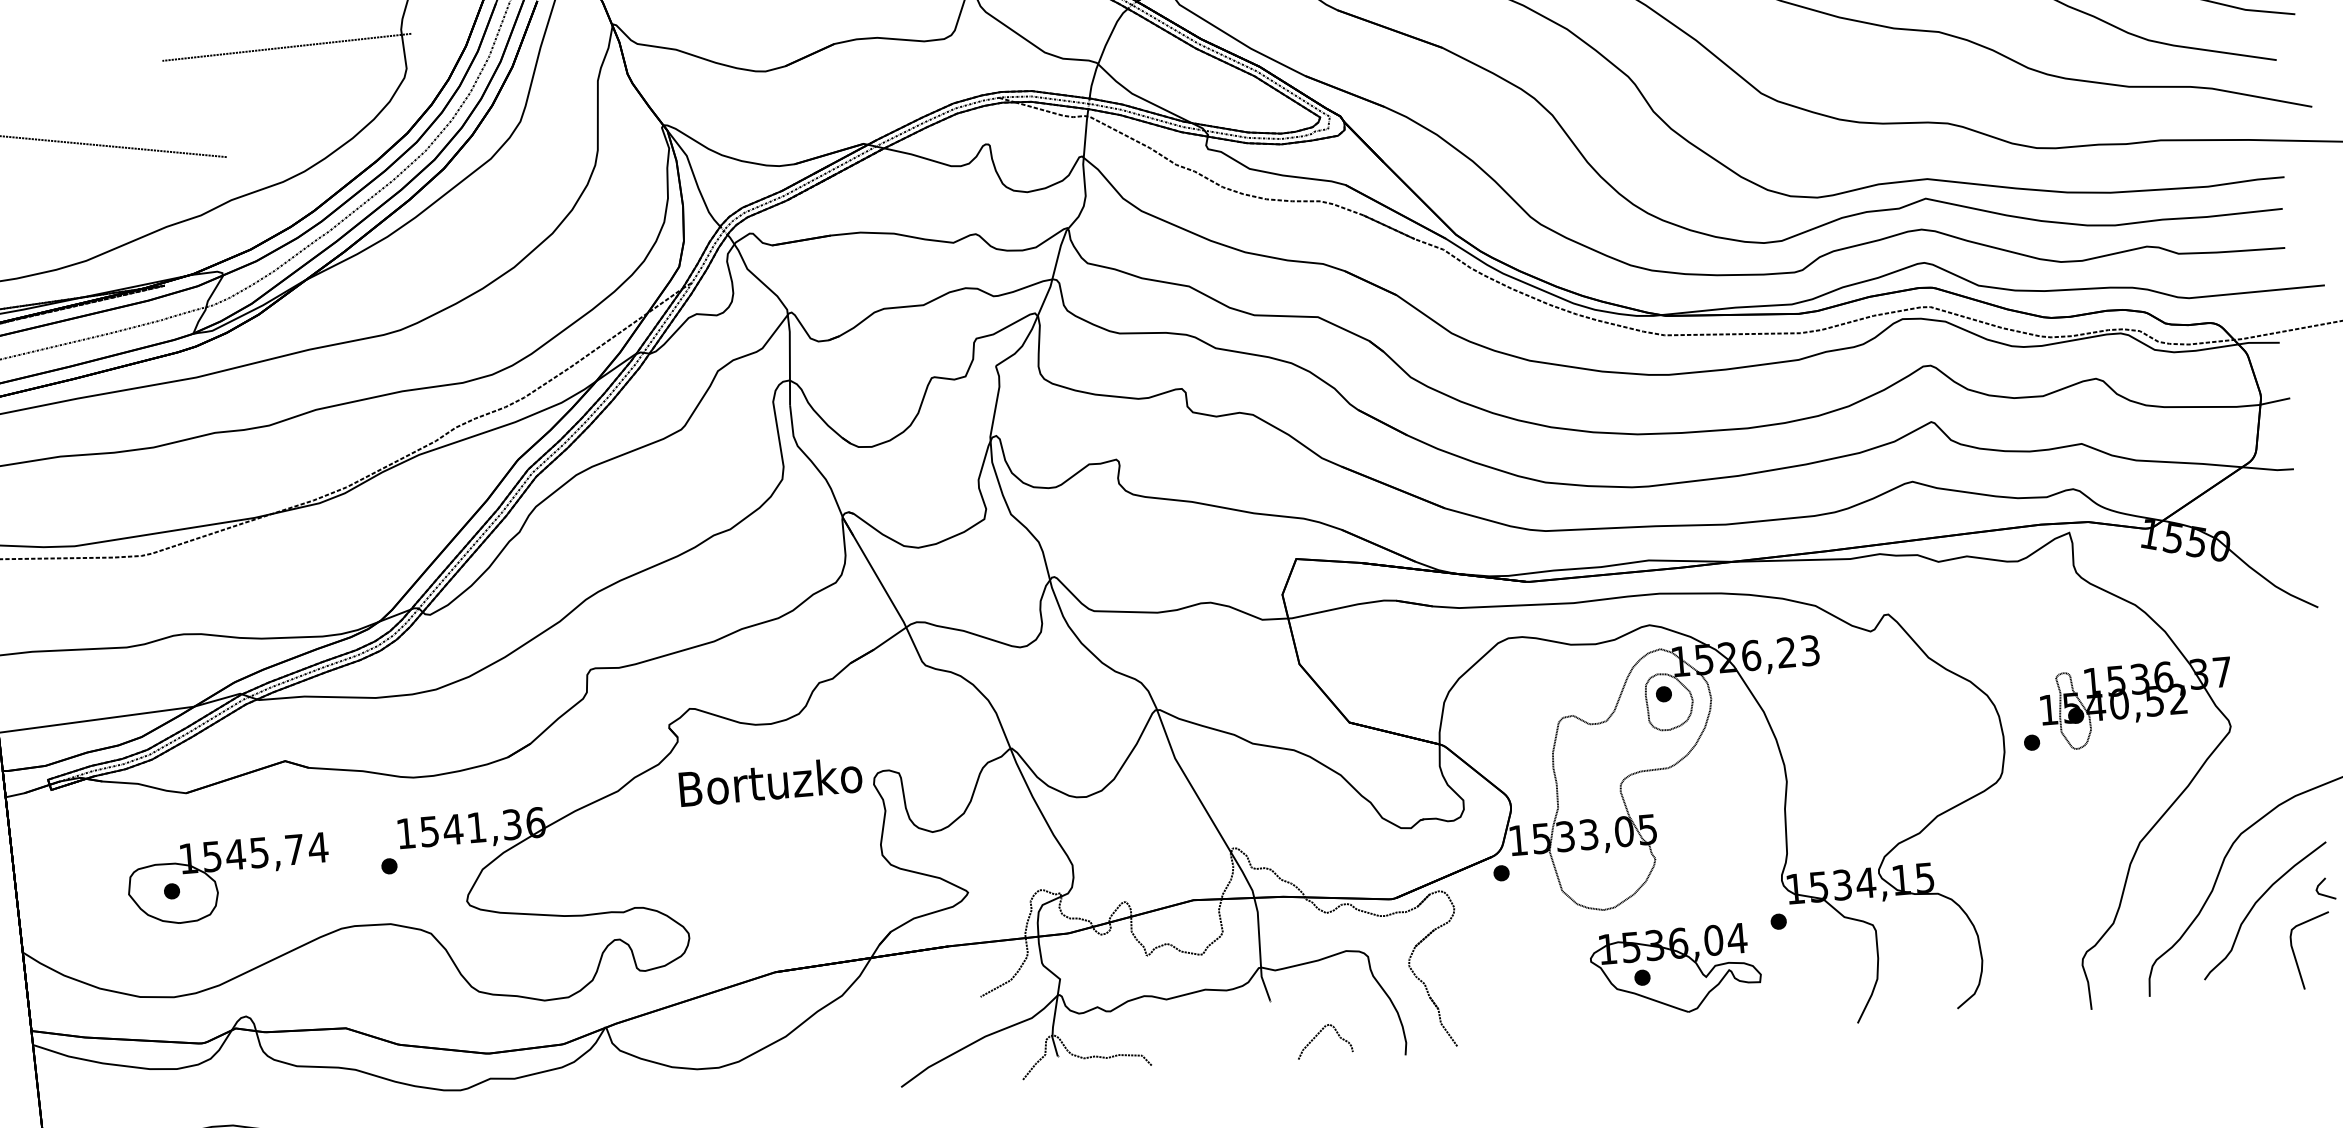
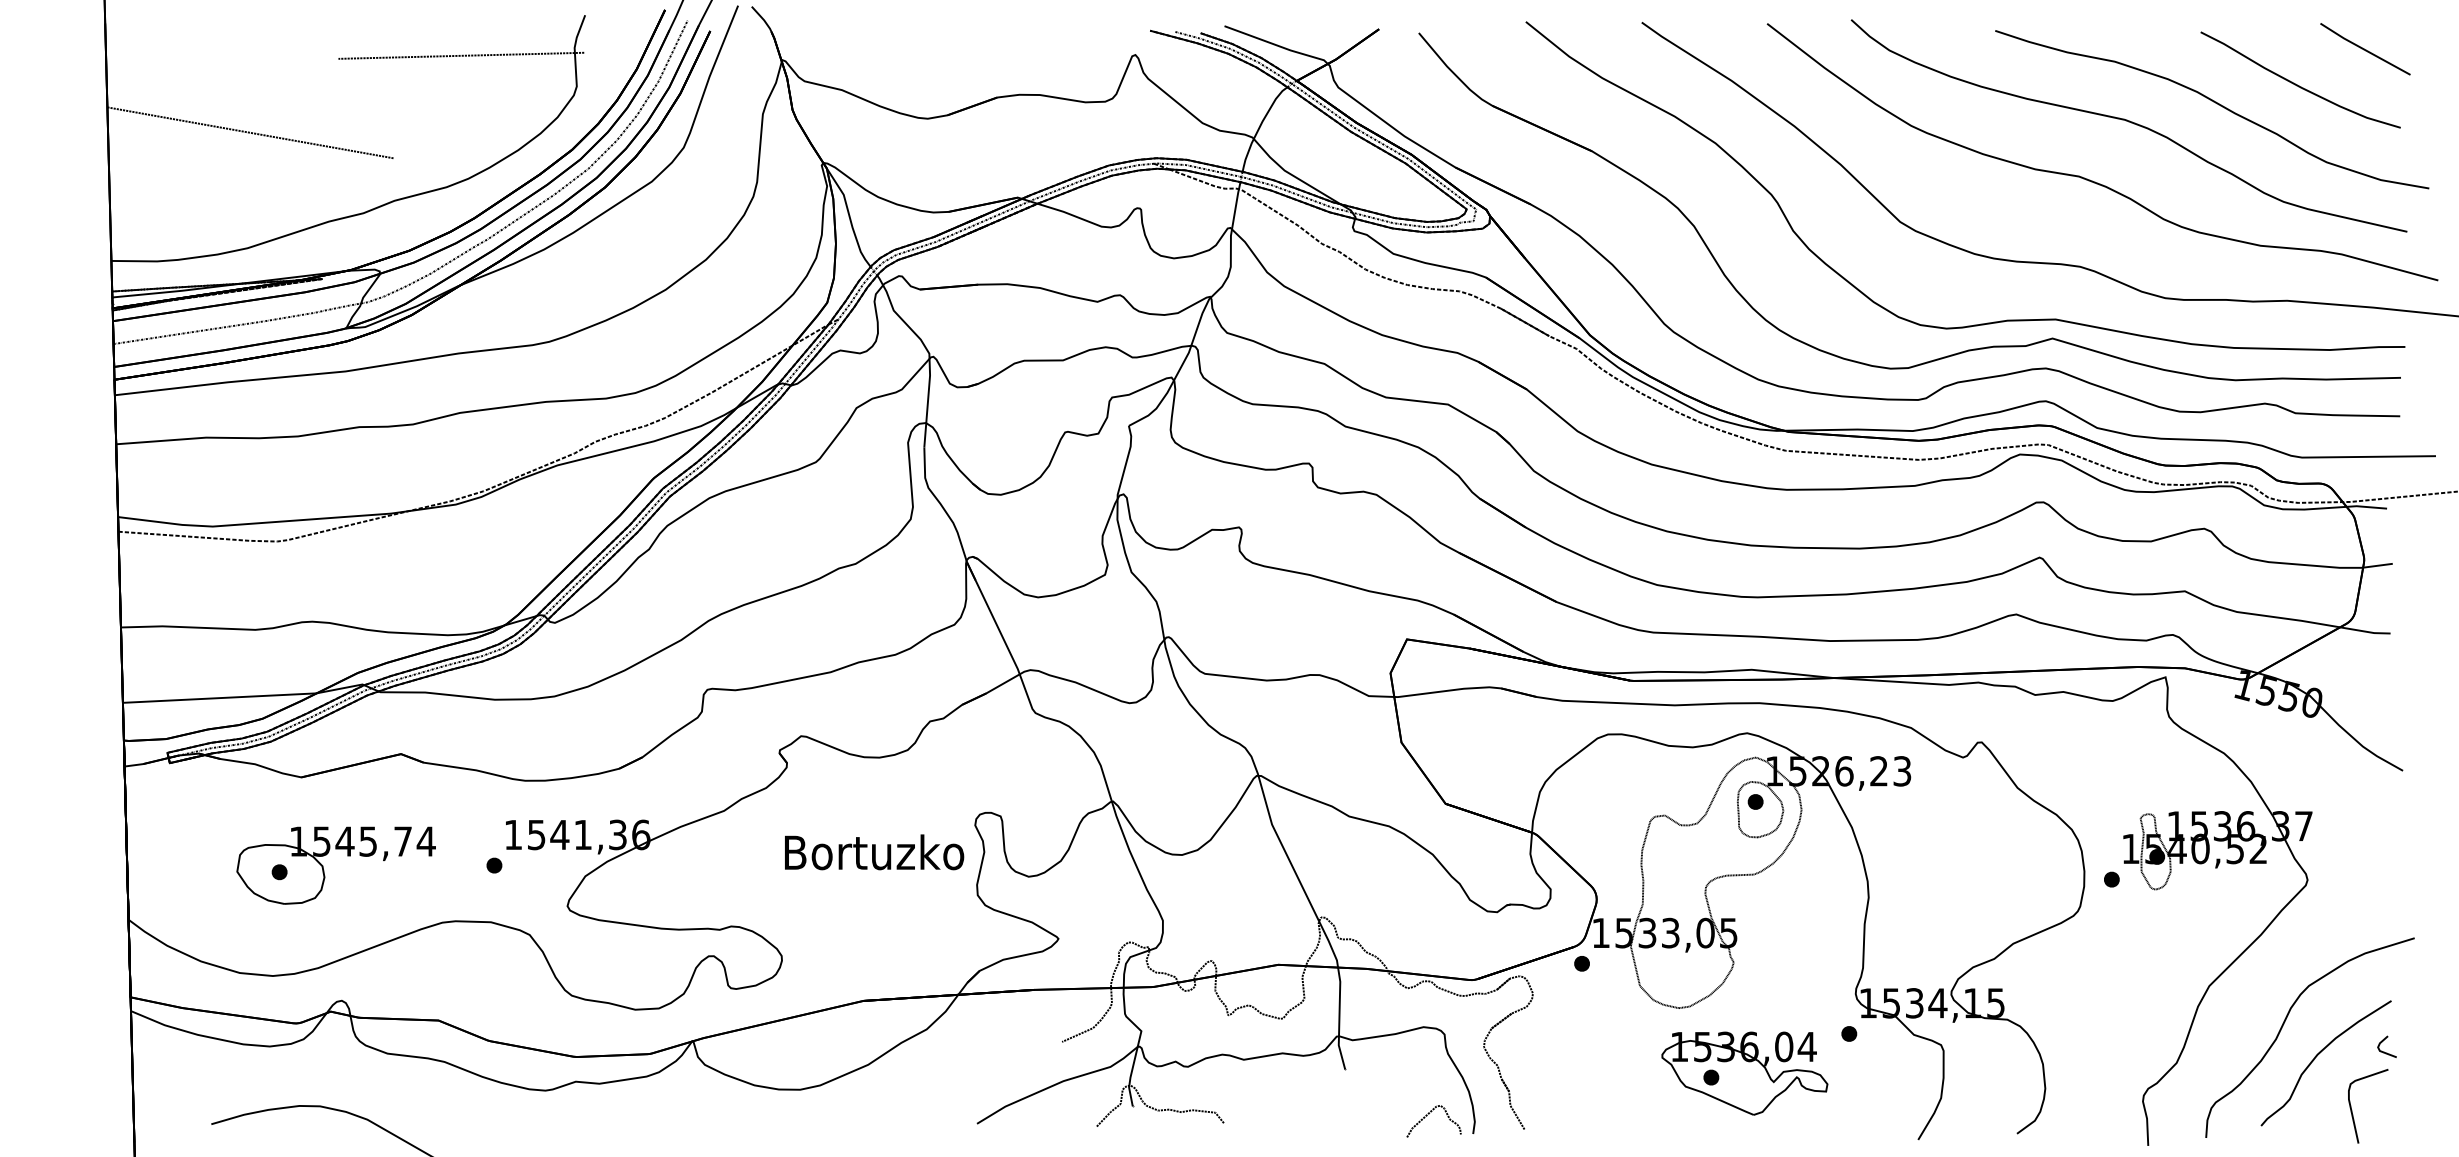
text: (770, 782) -> (874, 852), moved
curve: (1319, 1034) -> (1429, 1114), moved

